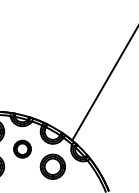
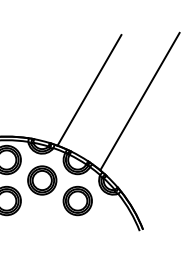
line: (62, 72) -> (89, 90), added
part: (22, 149) -> (42, 180), size x1.43

